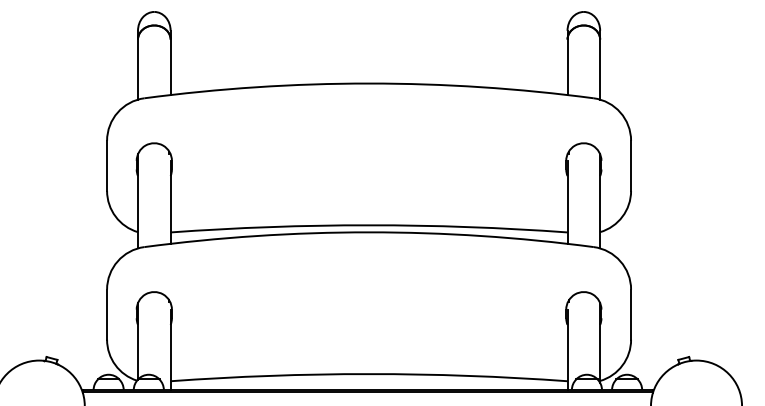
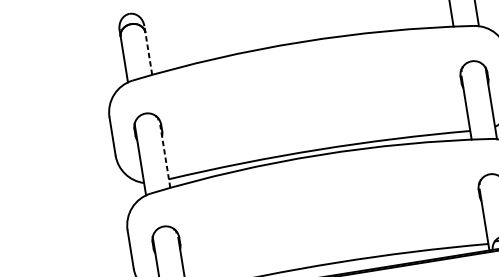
line: (170, 62) -> (148, 50), solid -> dashed
line: (170, 201) -> (165, 155), solid -> dashed

